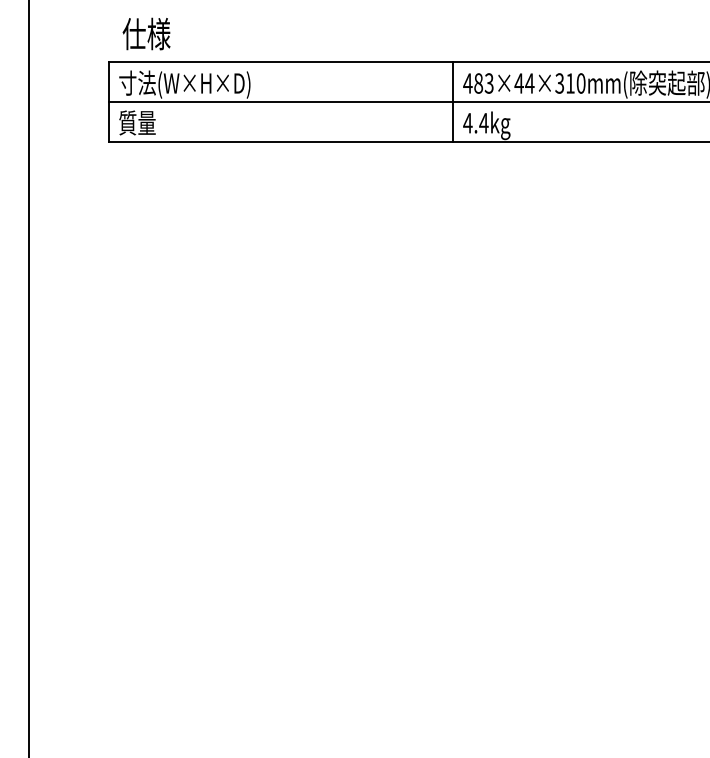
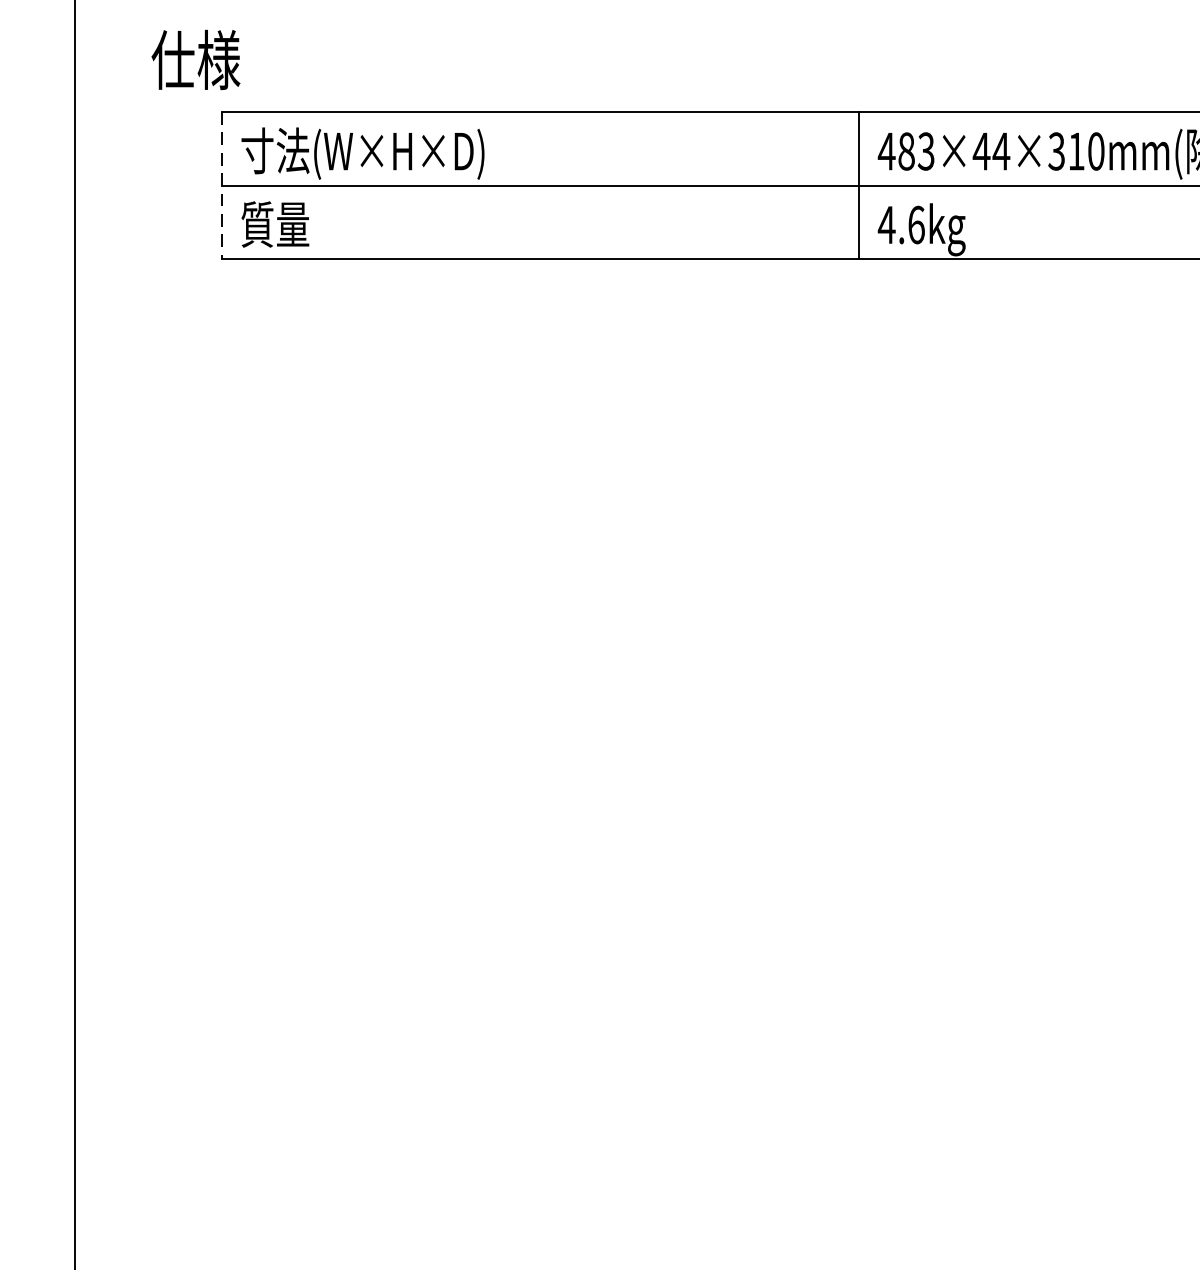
text: (146, 33) -> (195, 58), moved
line: (108, 101) -> (221, 184), solid -> dashed
text: (483, 122) -> (915, 223), 4.4kg -> 4.6kg

